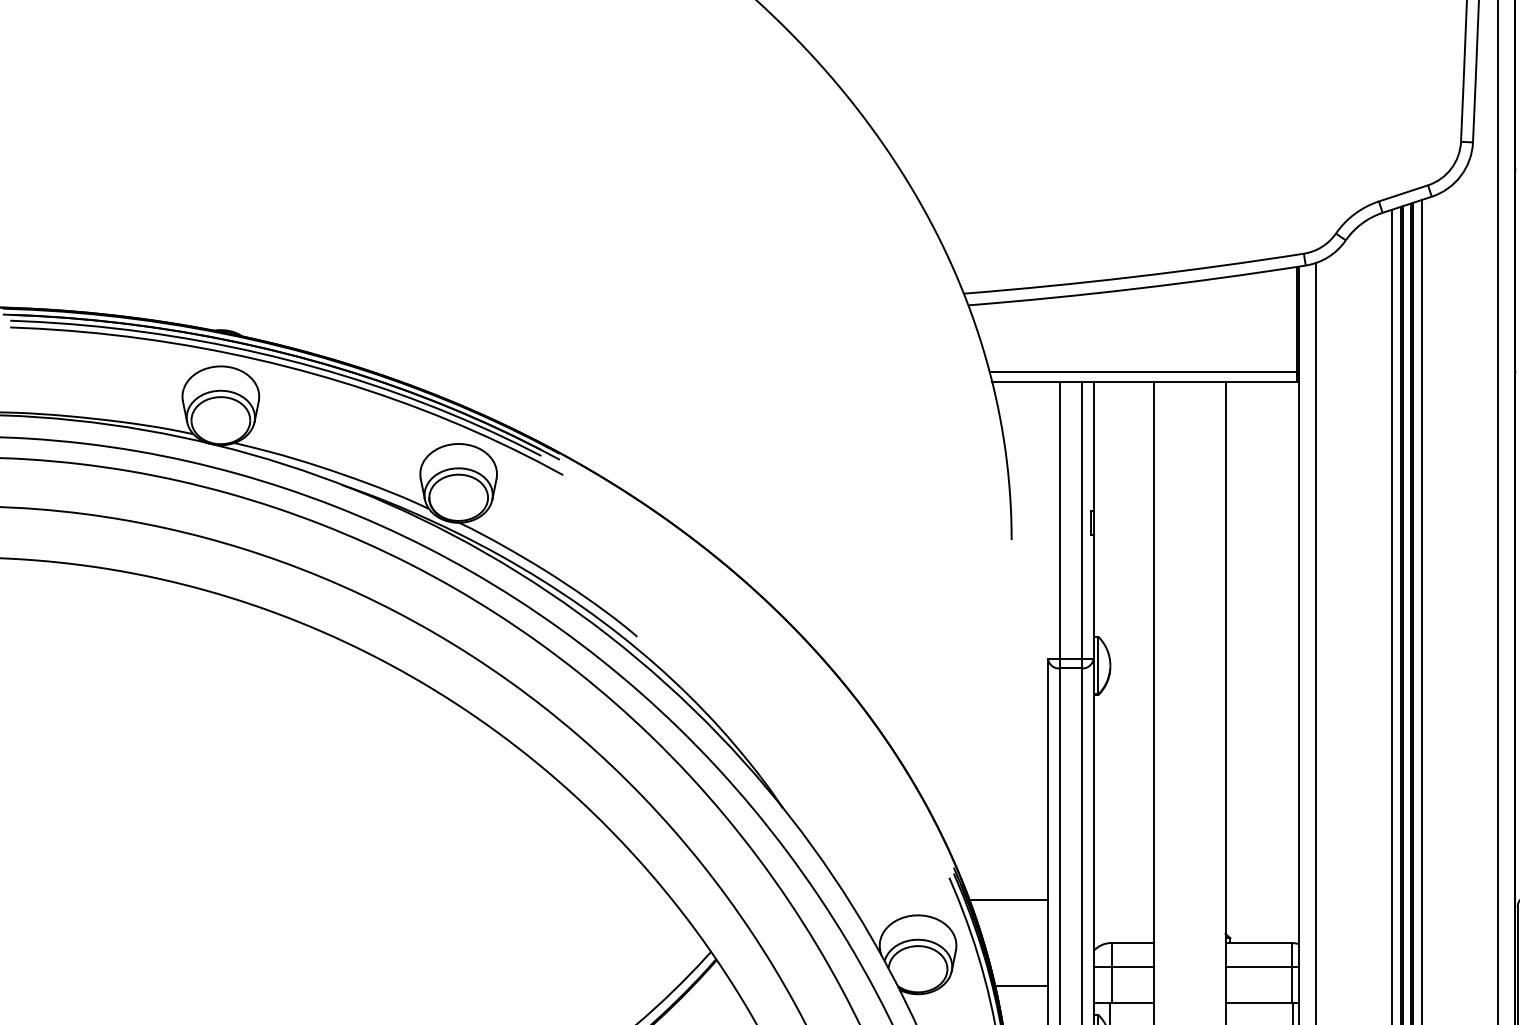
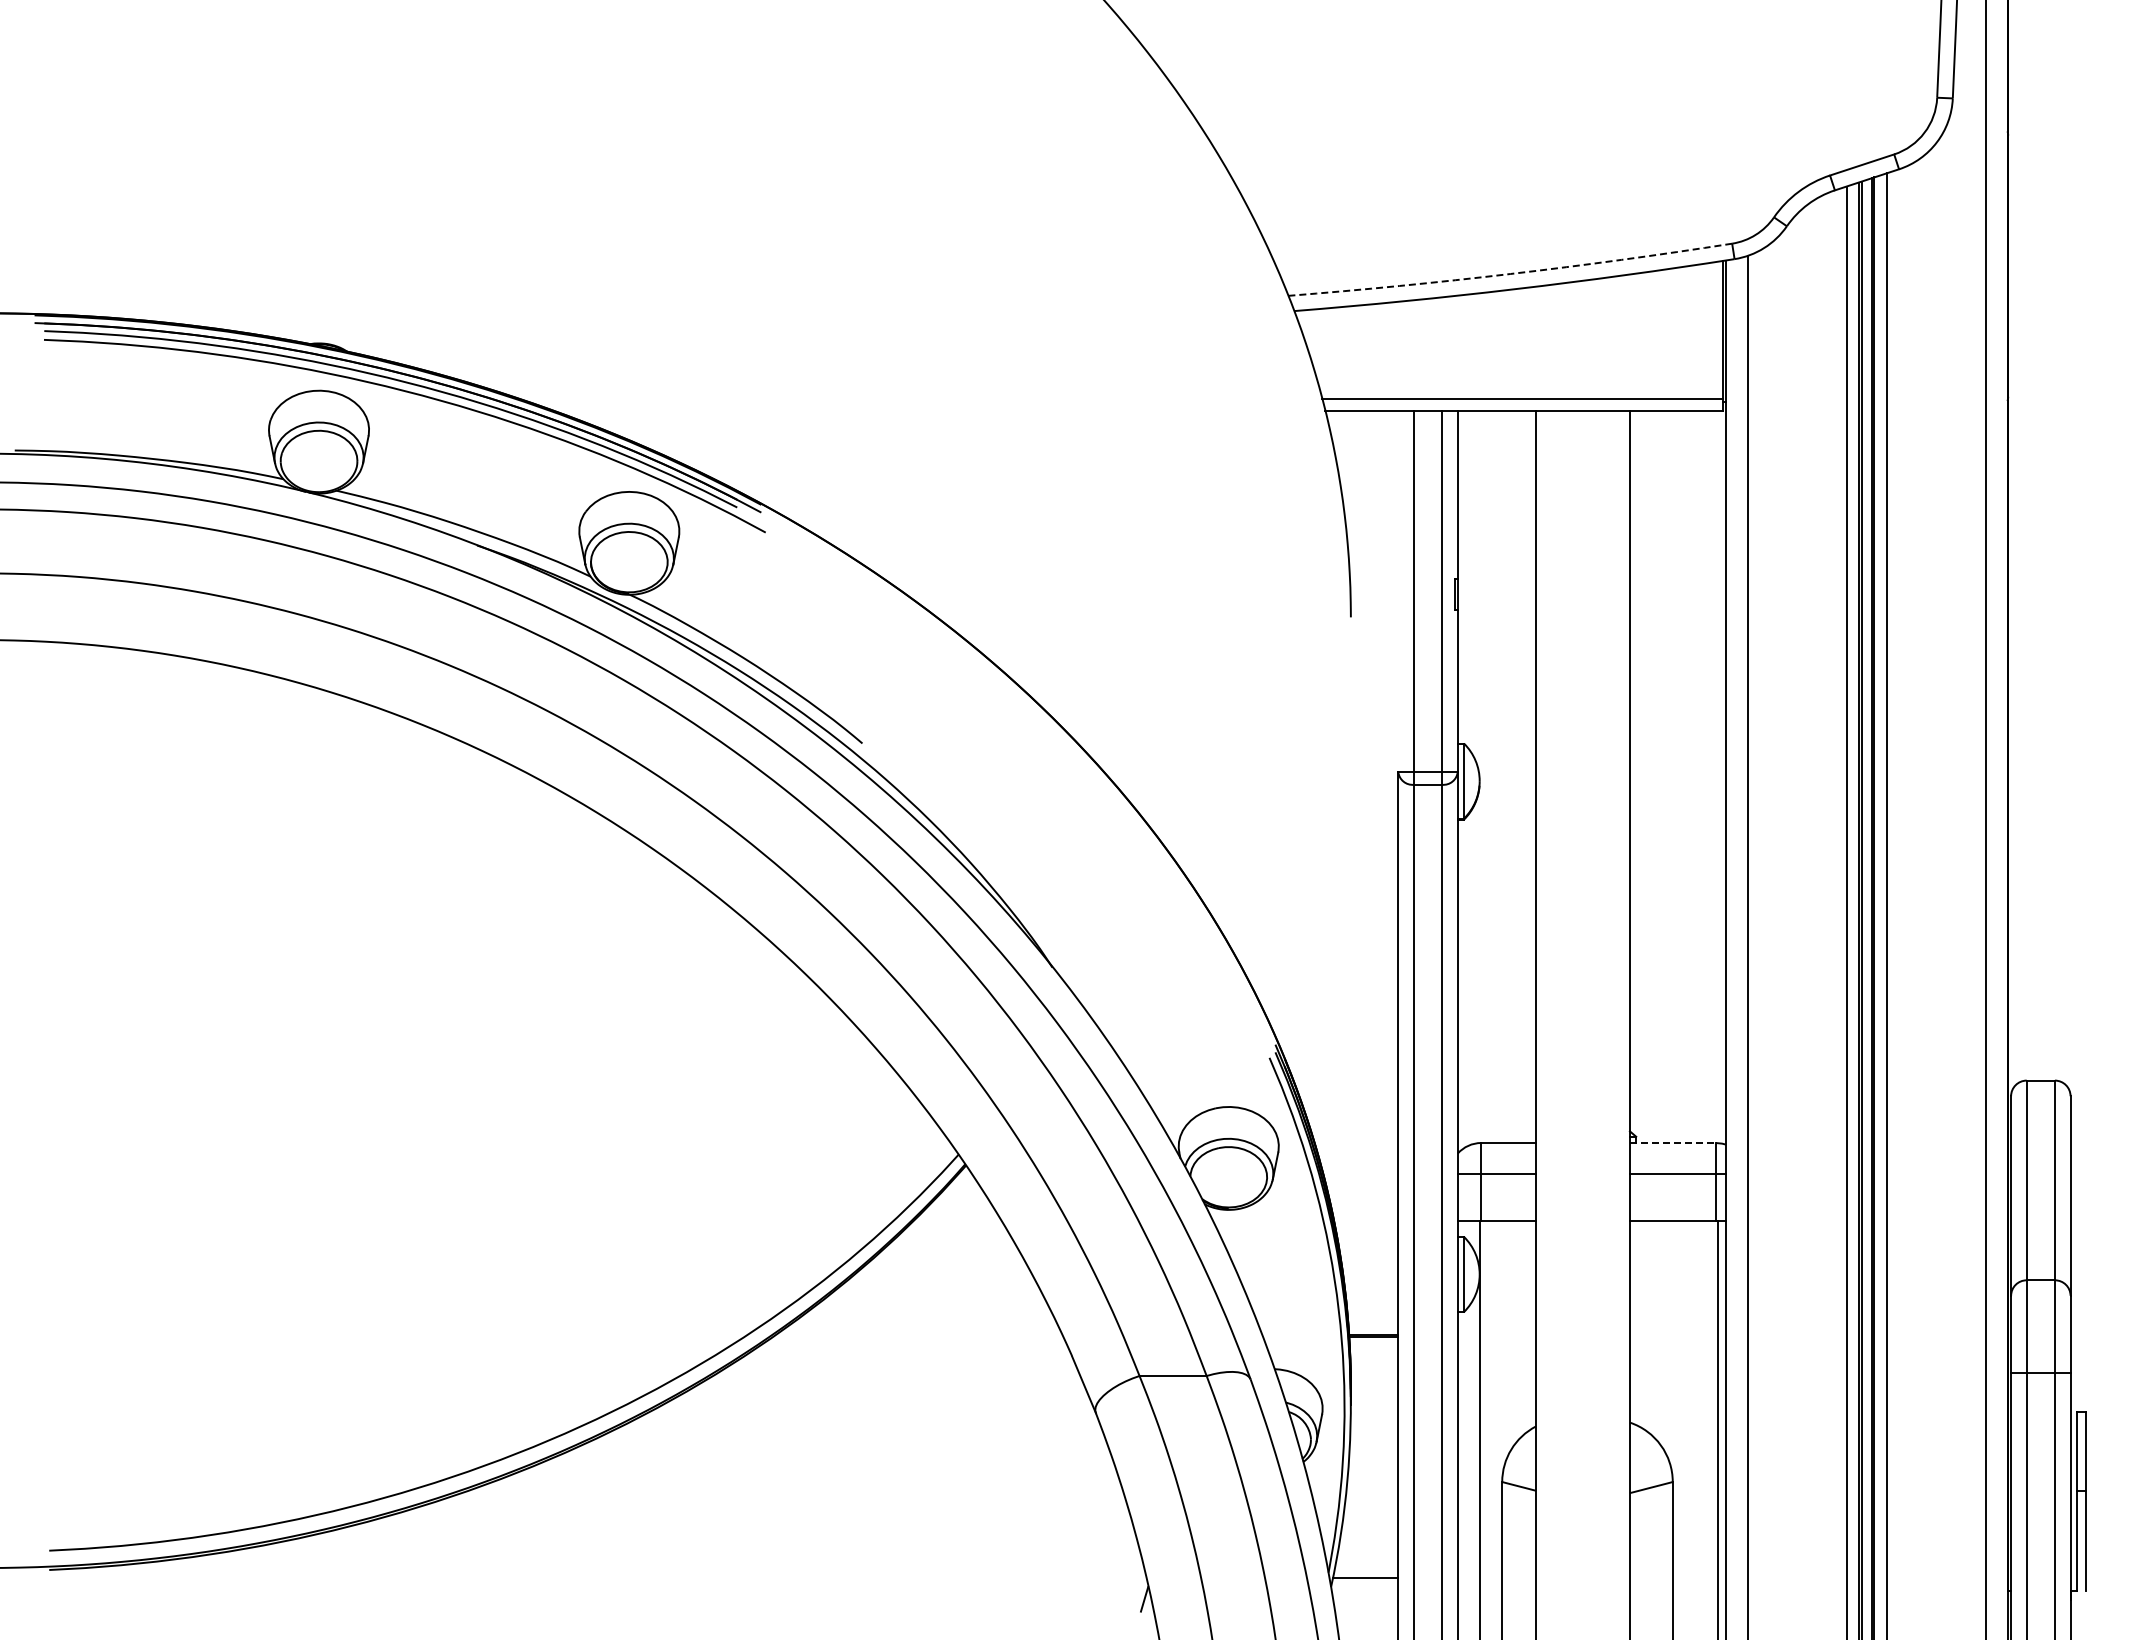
arc: (1133, 276) -> (1510, 273), solid -> dashed
line: (1008, 899) -> (1346, 1086), removed
line: (1258, 943) -> (1673, 1143), solid -> dashed
line: (1021, 985) -> (1363, 1198), removed

